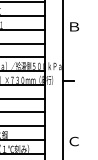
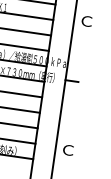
text: (74, 26) -> (87, 21), Ｂ -> Ｃ

